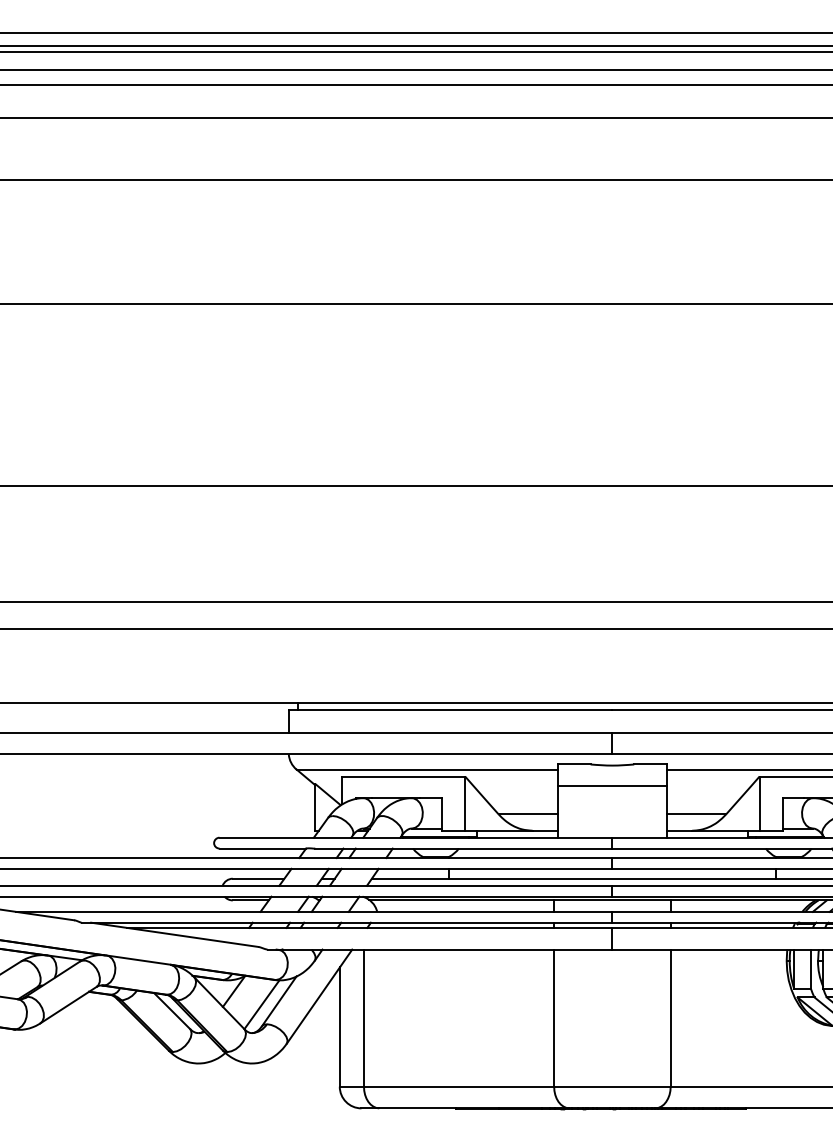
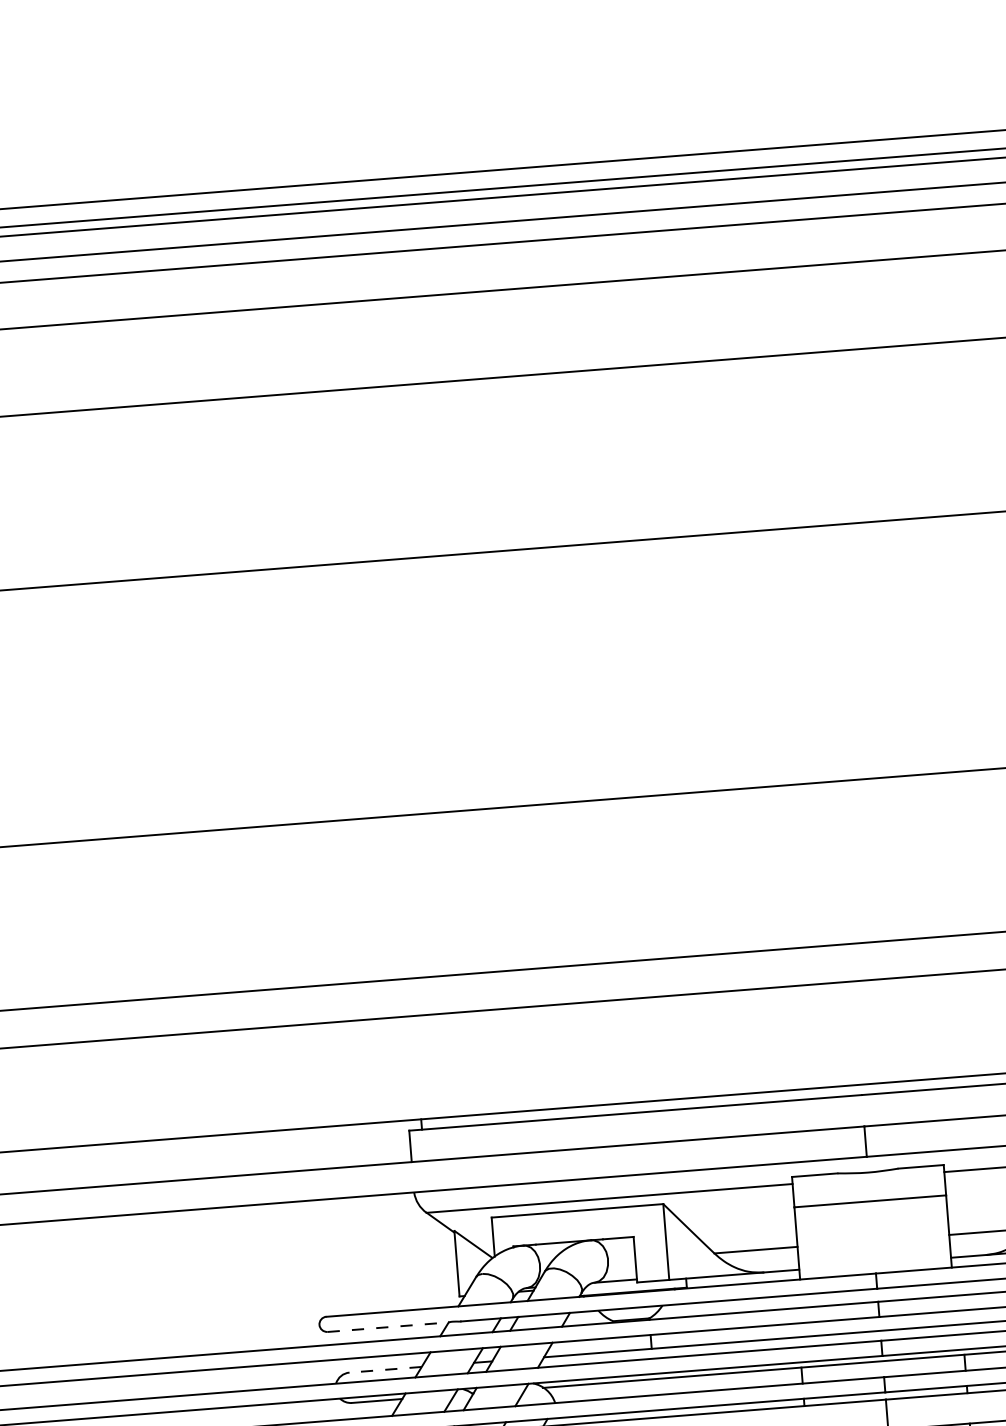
line: (263, 848) -> (389, 1326), solid -> dashed
line: (258, 878) -> (385, 1369), solid -> dashed

